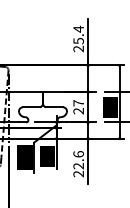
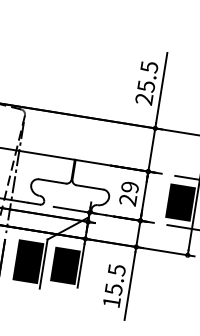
text: (78, 28) -> (149, 65), 25.4 -> 25.5
text: (78, 103) -> (129, 187), 27 -> 29
text: (78, 164) -> (113, 286), 22.6 -> 15.5

